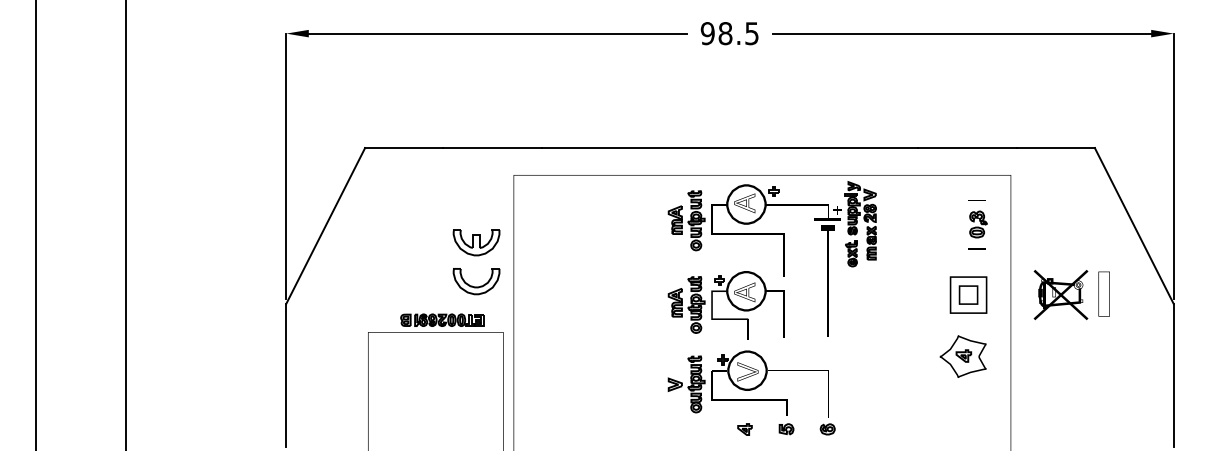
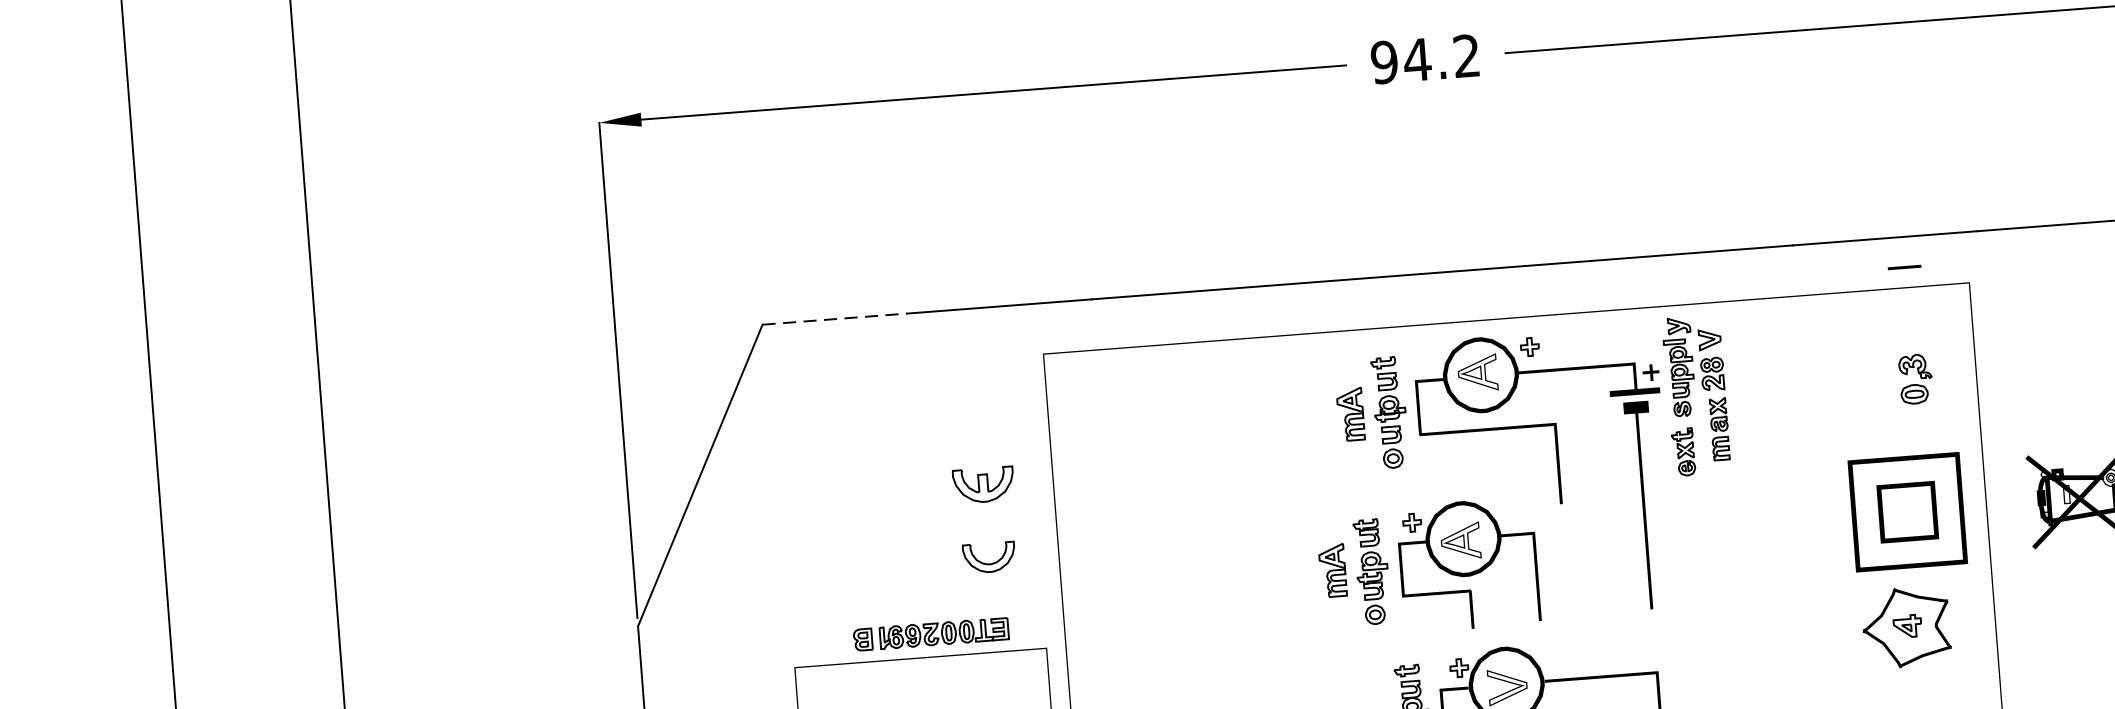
text: (738, 33) -> (1441, 57), 98.5 -> 94.2
line: (403, 148) -> (834, 320), solid -> dashed
line: (976, 200) -> (1903, 267), moved
part: (476, 242) -> (983, 484), size x0.7
line: (976, 248) -> (1915, 424), removed
part: (476, 281) -> (989, 557), size x0.6
part: (968, 294) -> (1907, 511), size x1.6
part: (725, 305) -> (1426, 568), moved

